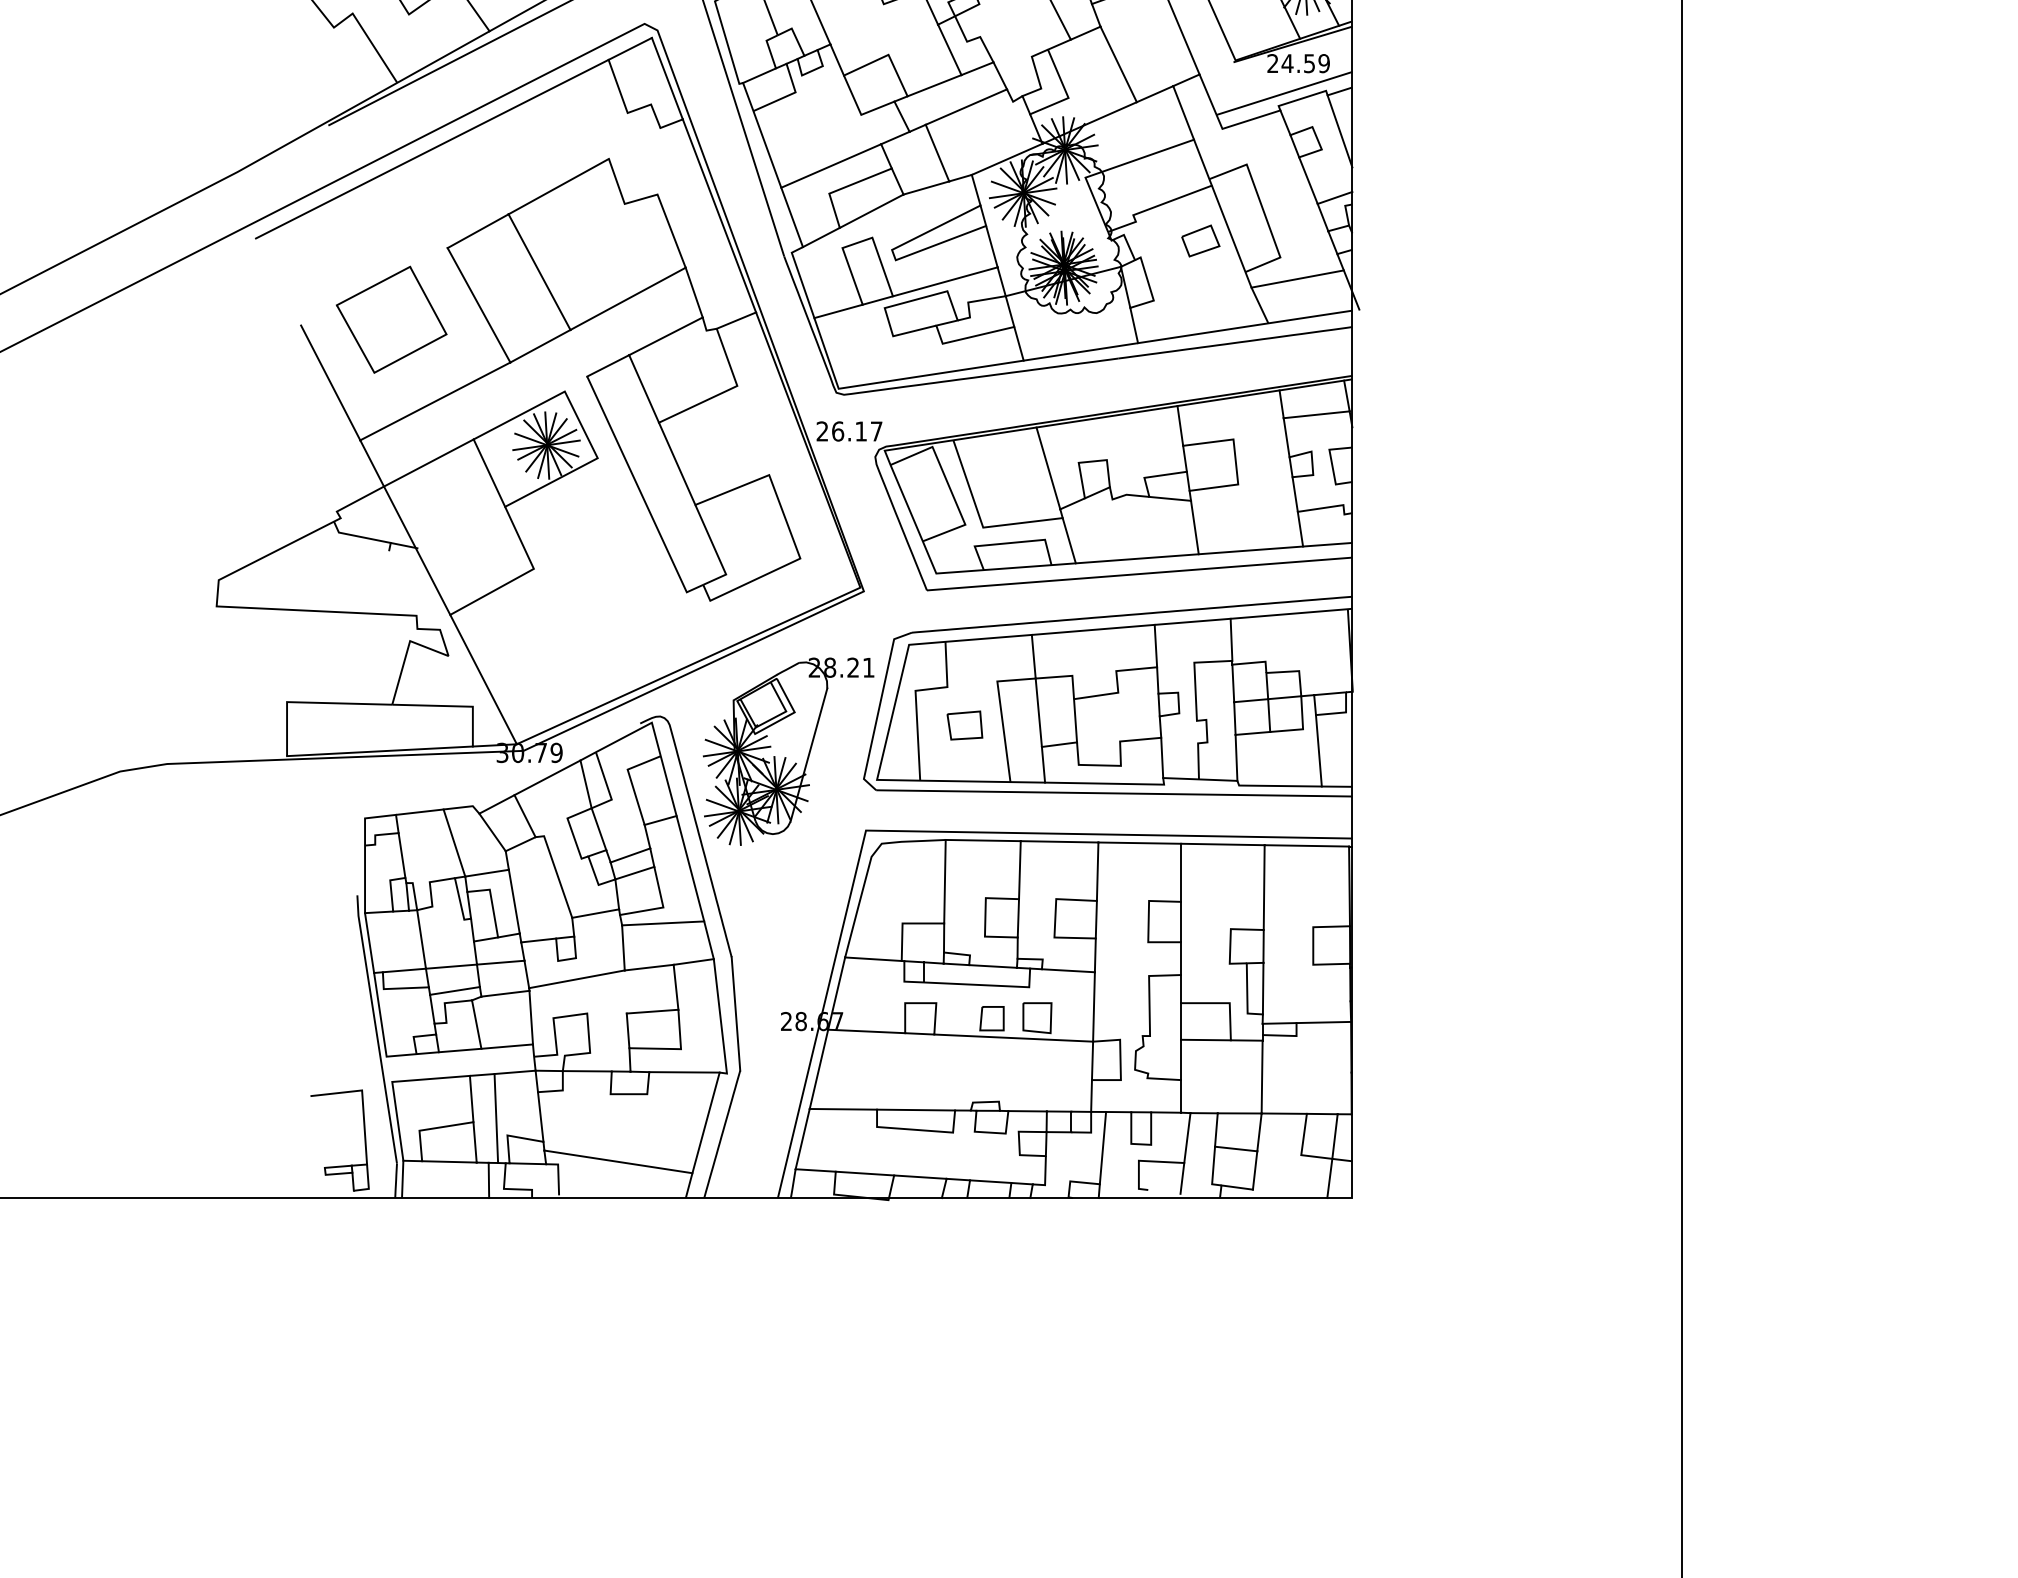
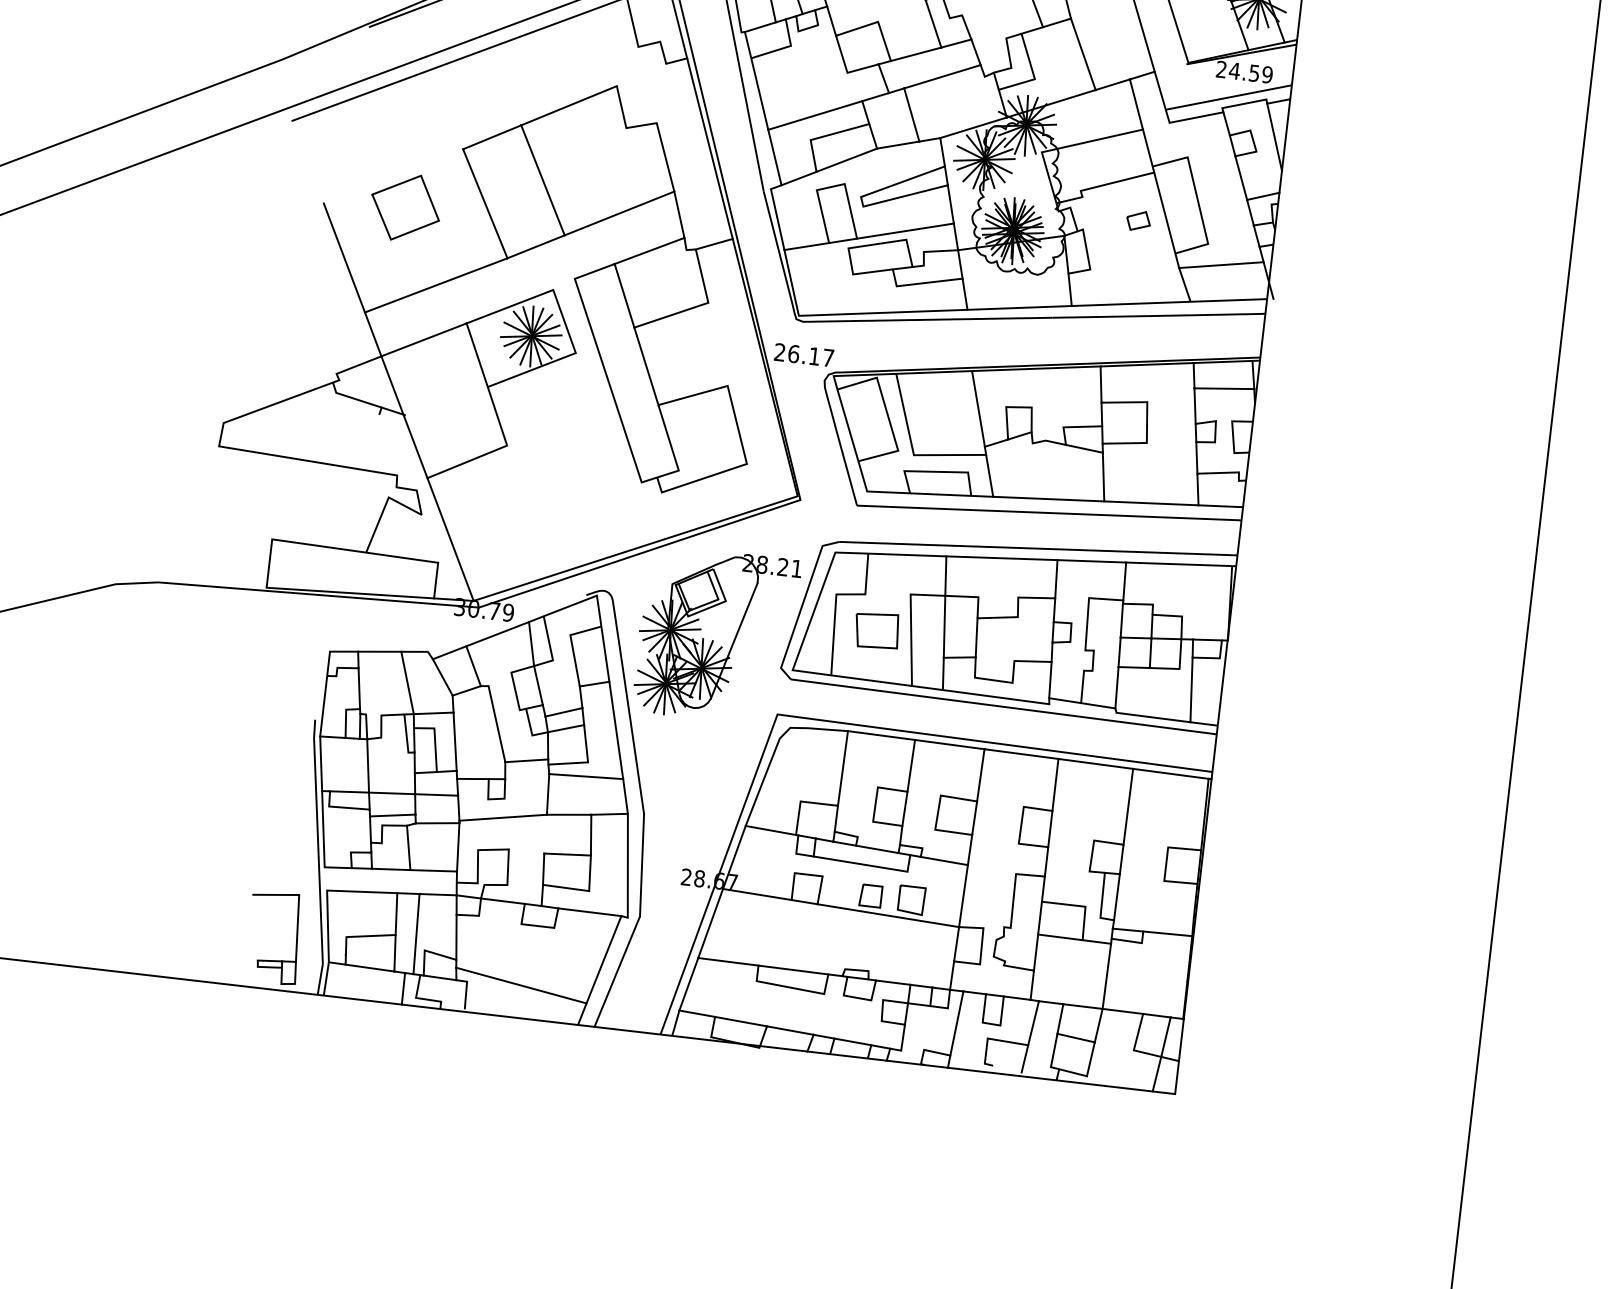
part: (1200, 240) -> (1138, 220), size x0.7
part: (391, 319) -> (405, 207), size x0.7
part: (964, 725) -> (876, 630), size x1.4

